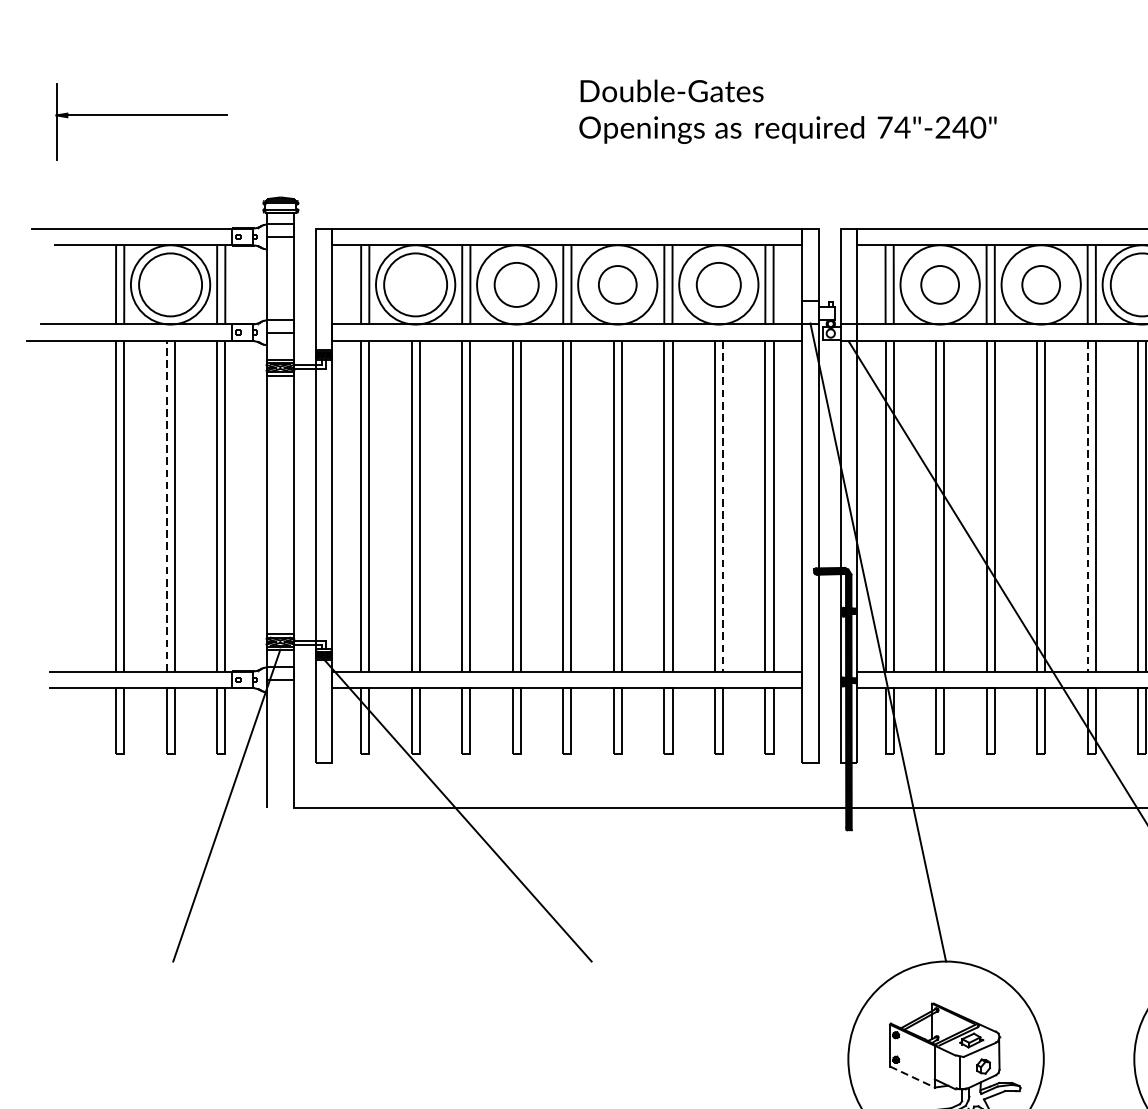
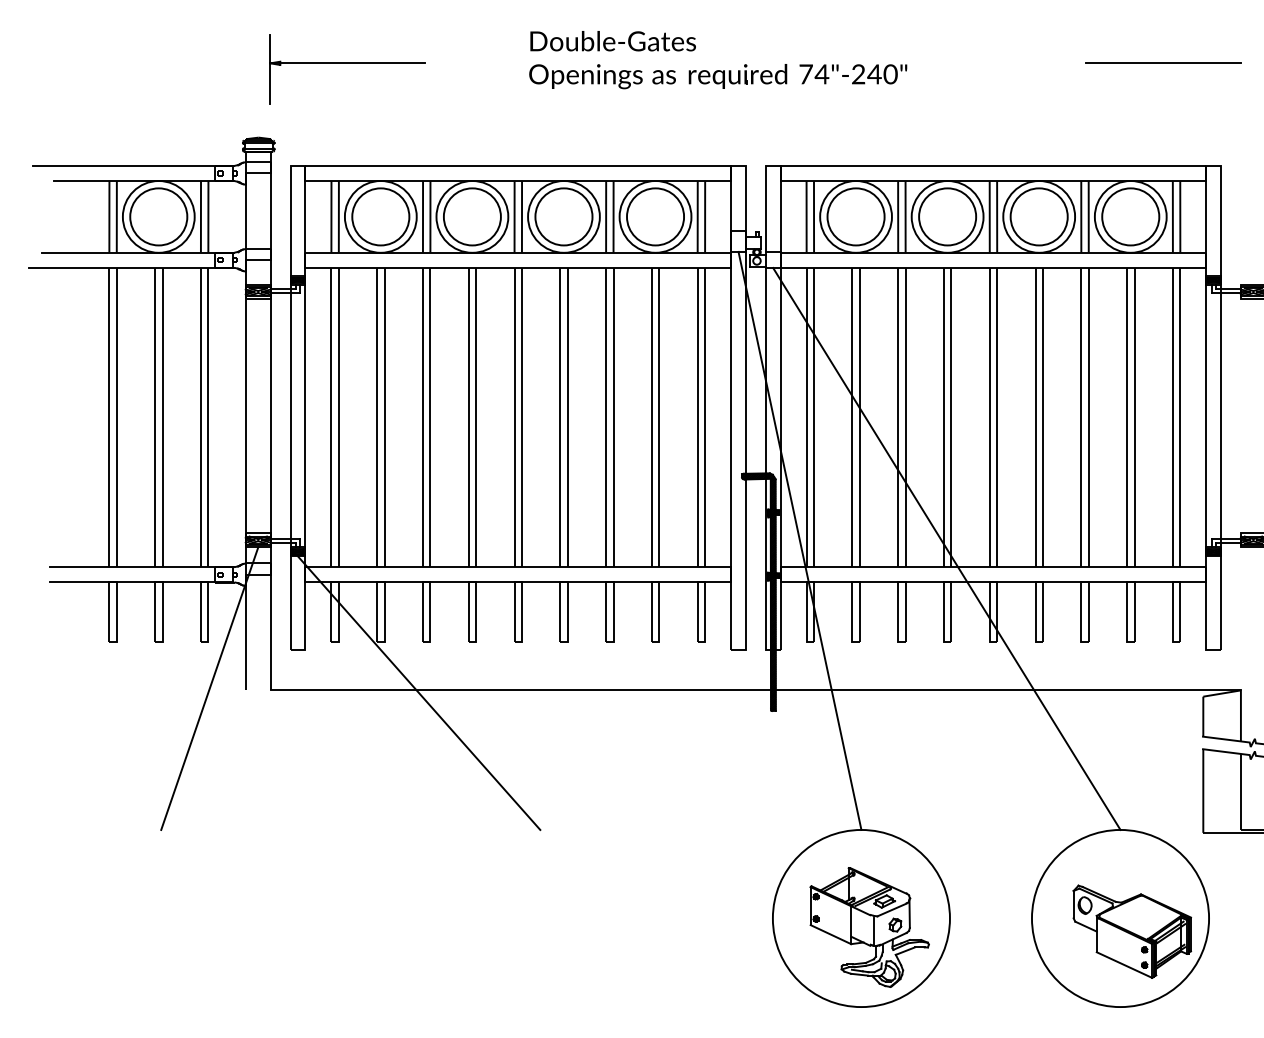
part: (141, 122) -> (347, 69), moved
circle: (515, 284) -> (471, 216), size x1.43
circle: (617, 284) -> (563, 216), size x1.67
circle: (718, 284) -> (655, 216), size x1.43
circle: (939, 284) -> (855, 216), size x1.67
circle: (1041, 284) -> (947, 216), size x1.67
line: (166, 506) -> (155, 417), dashed -> solid
line: (723, 506) -> (659, 417), dashed -> solid
line: (1087, 506) -> (989, 417), dashed -> solid
line: (913, 1076) -> (831, 934), dashed -> solid

